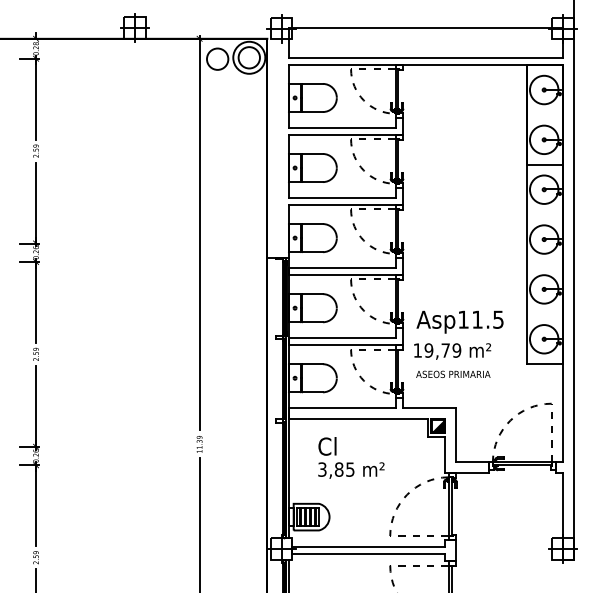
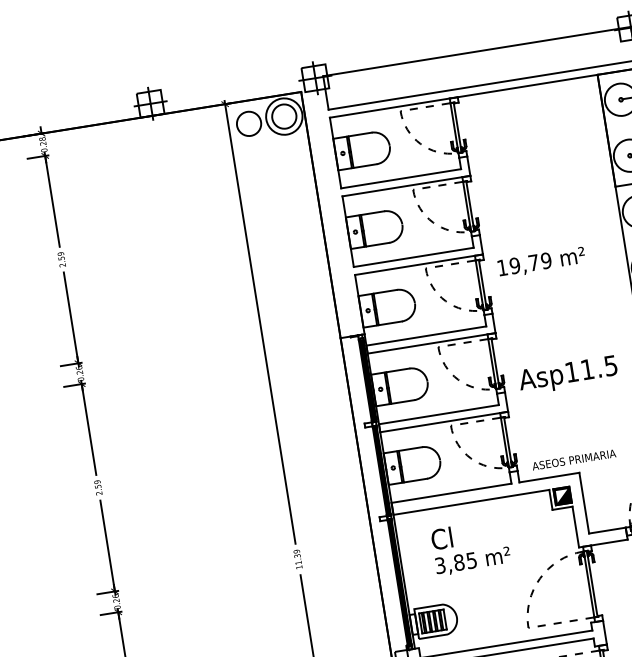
text: (452, 351) -> (541, 262), moved
text: (453, 373) -> (574, 458), moved

